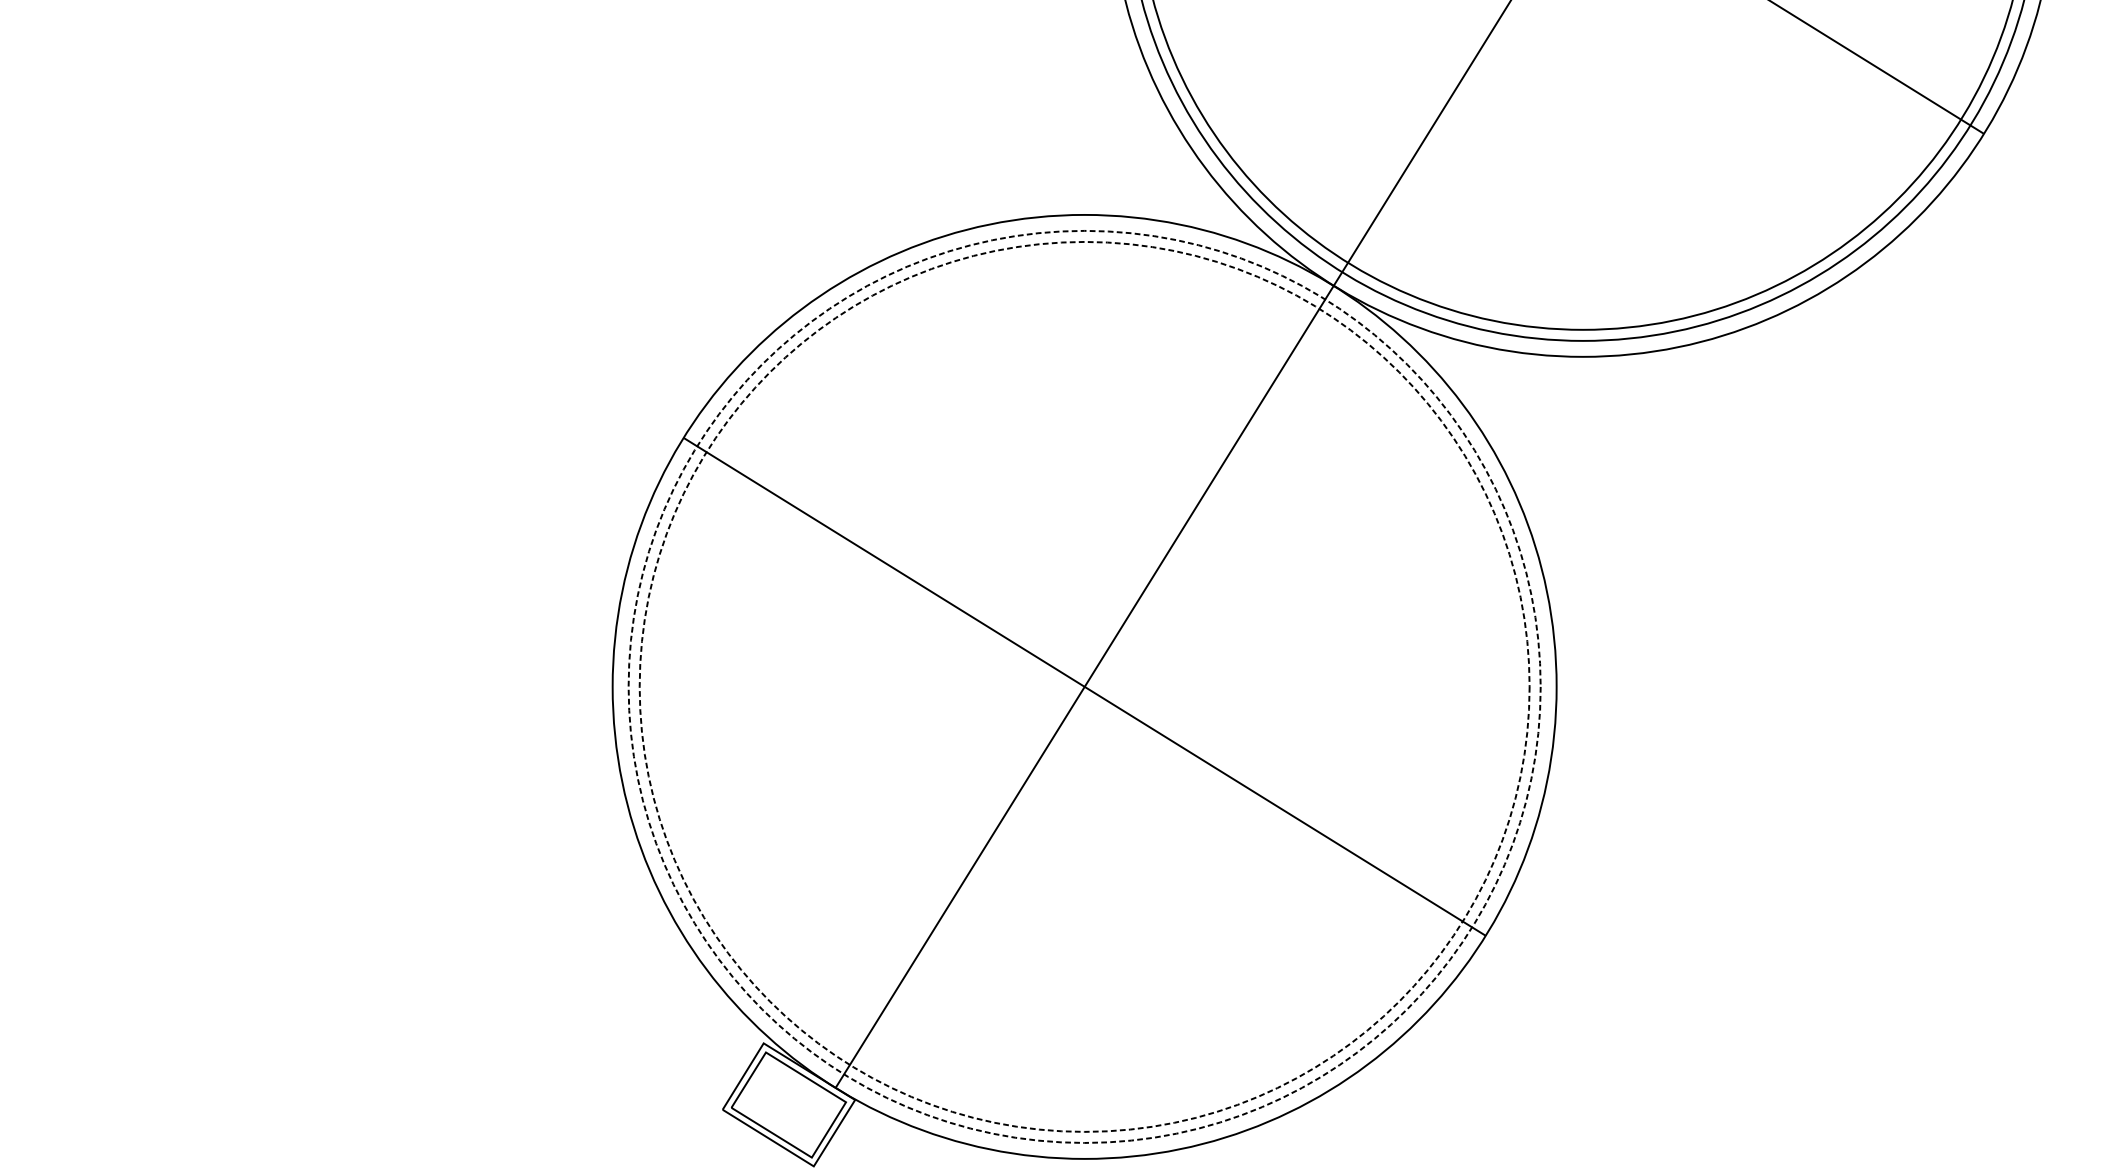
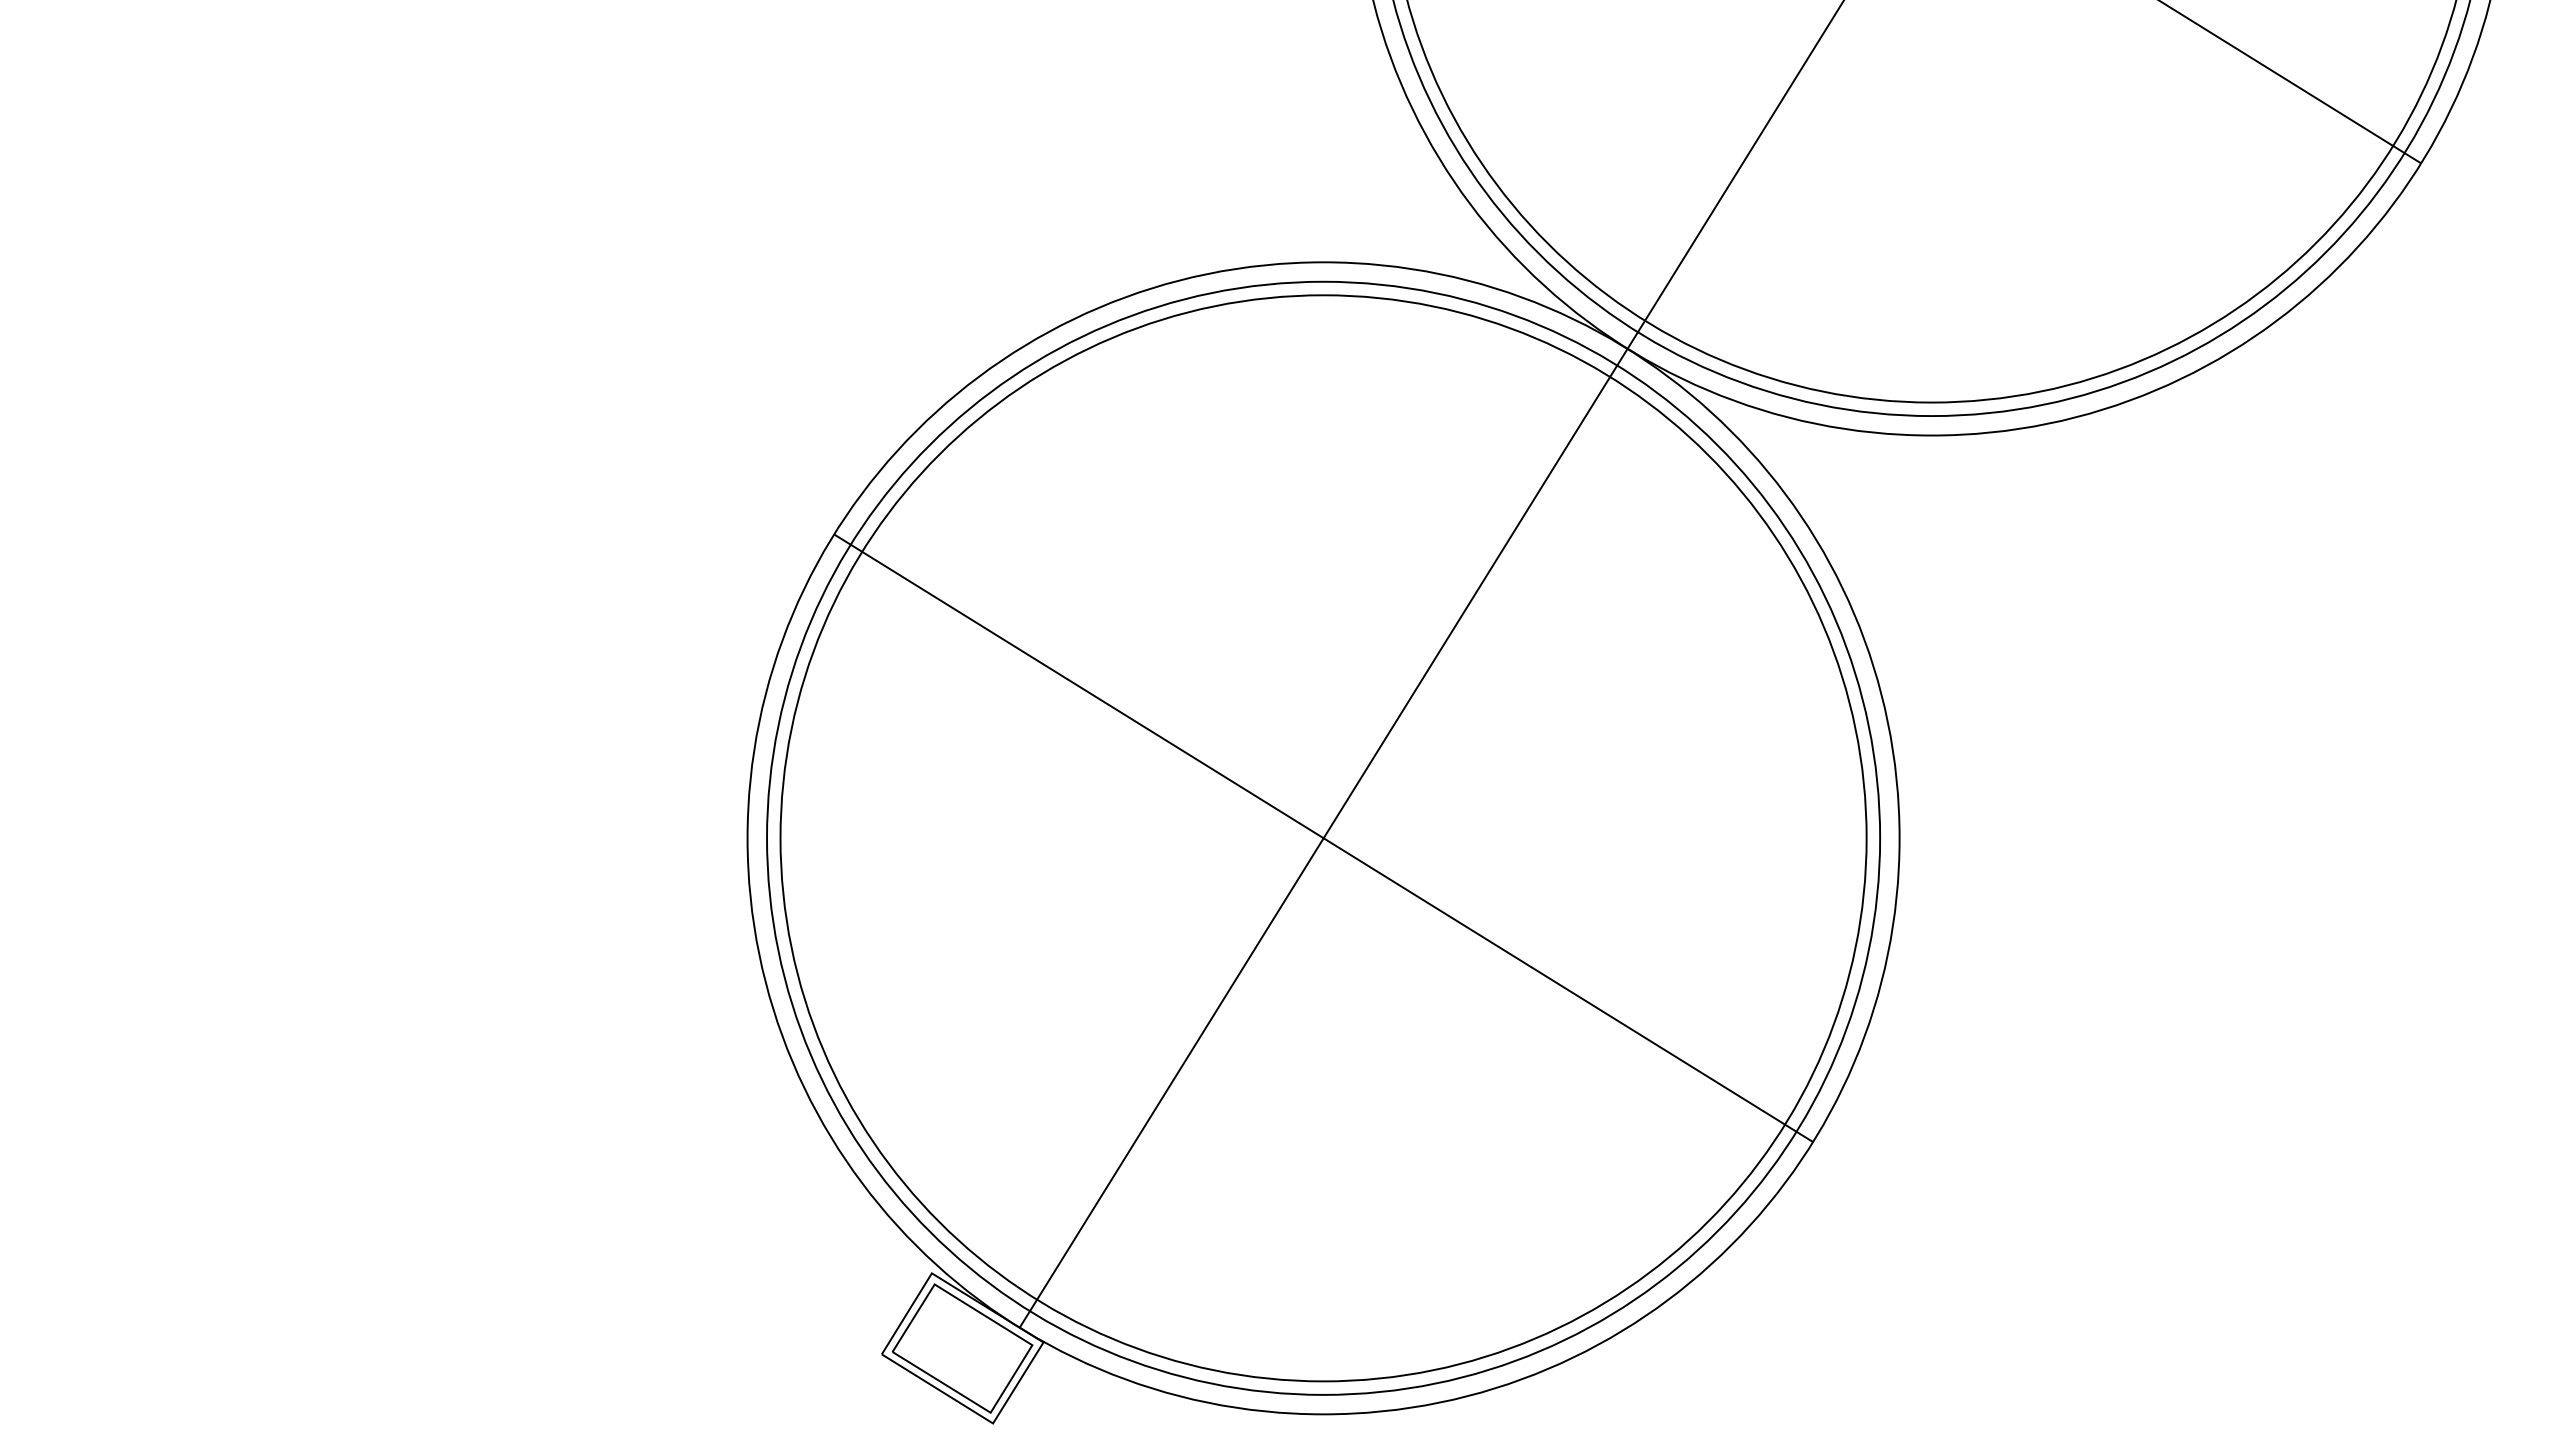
circle: (1084, 686) -> (1323, 837), dashed -> solid
circle: (1084, 687) -> (1323, 838), dashed -> solid

